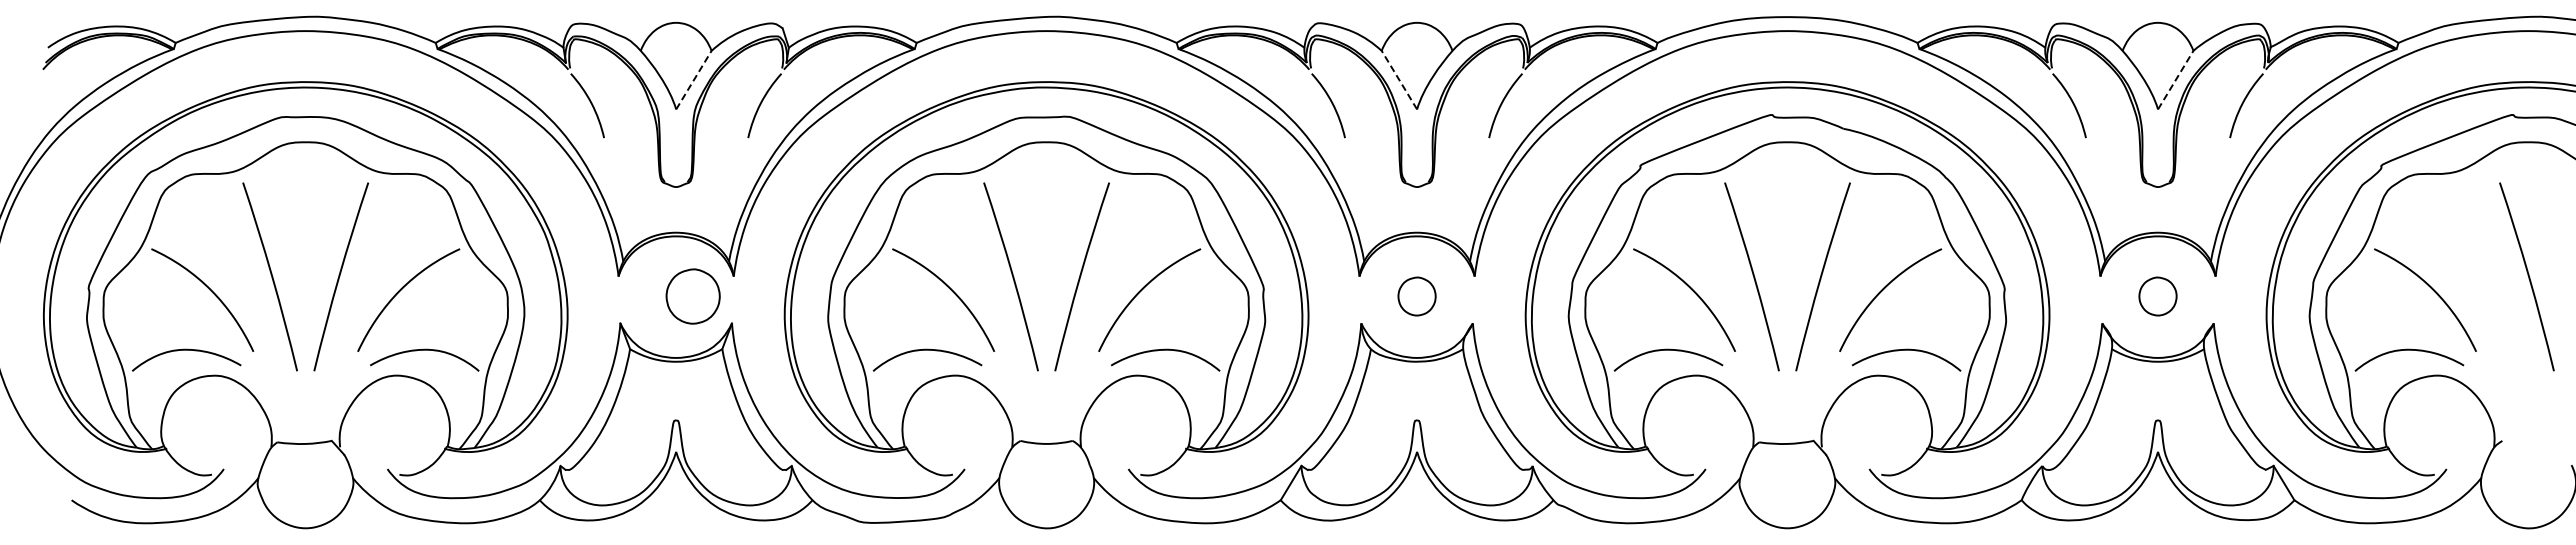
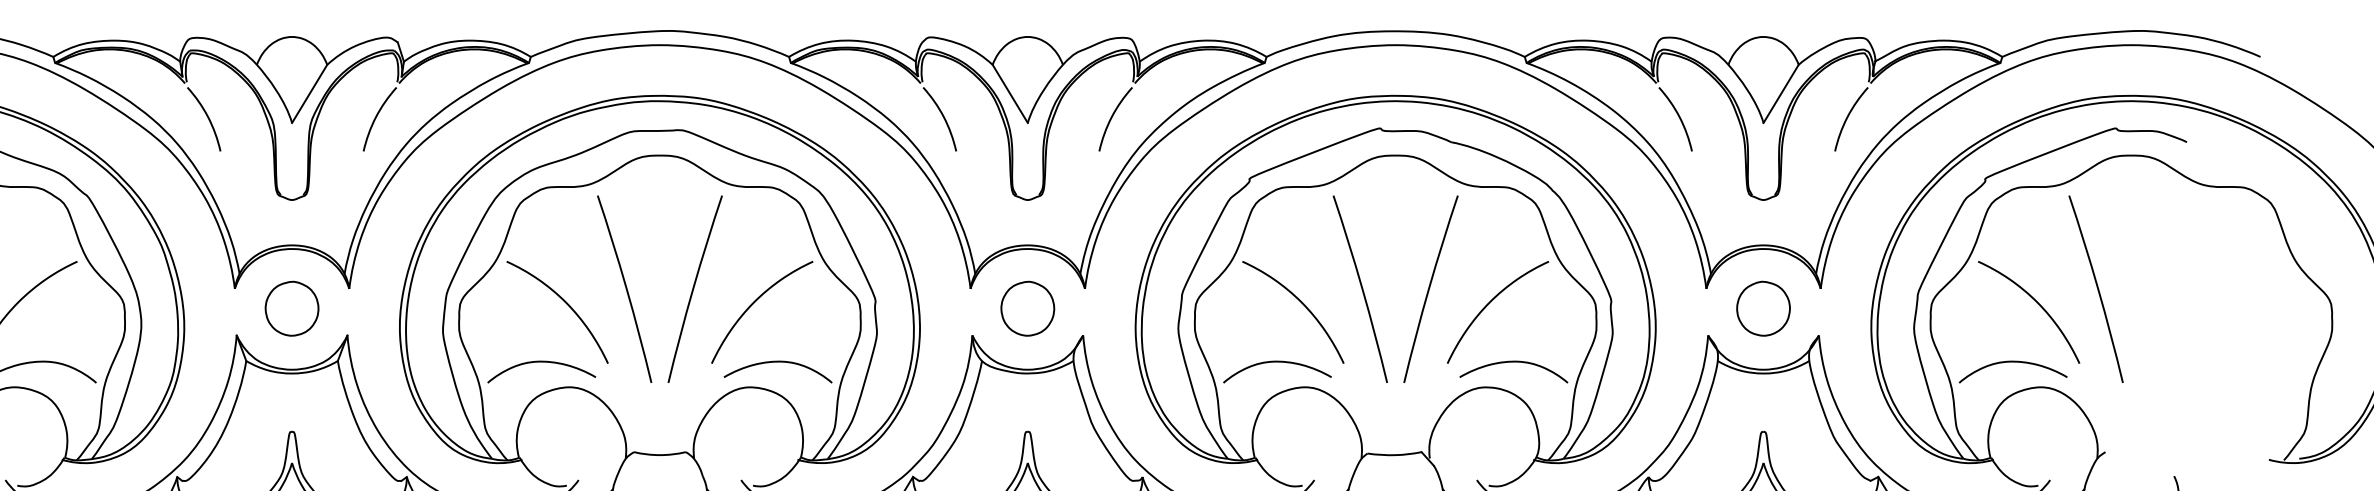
line: (694, 79) -> (310, 93), dashed -> solid
line: (1399, 79) -> (1010, 93), dashed -> solid
line: (2175, 79) -> (1780, 93), dashed -> solid
curve: (2527, 275) -> (2096, 287), moved
part: (692, 296) -> (291, 308), moved
part: (1416, 296) -> (1027, 308), size x1.43
part: (2157, 296) -> (1763, 308), size x1.43

